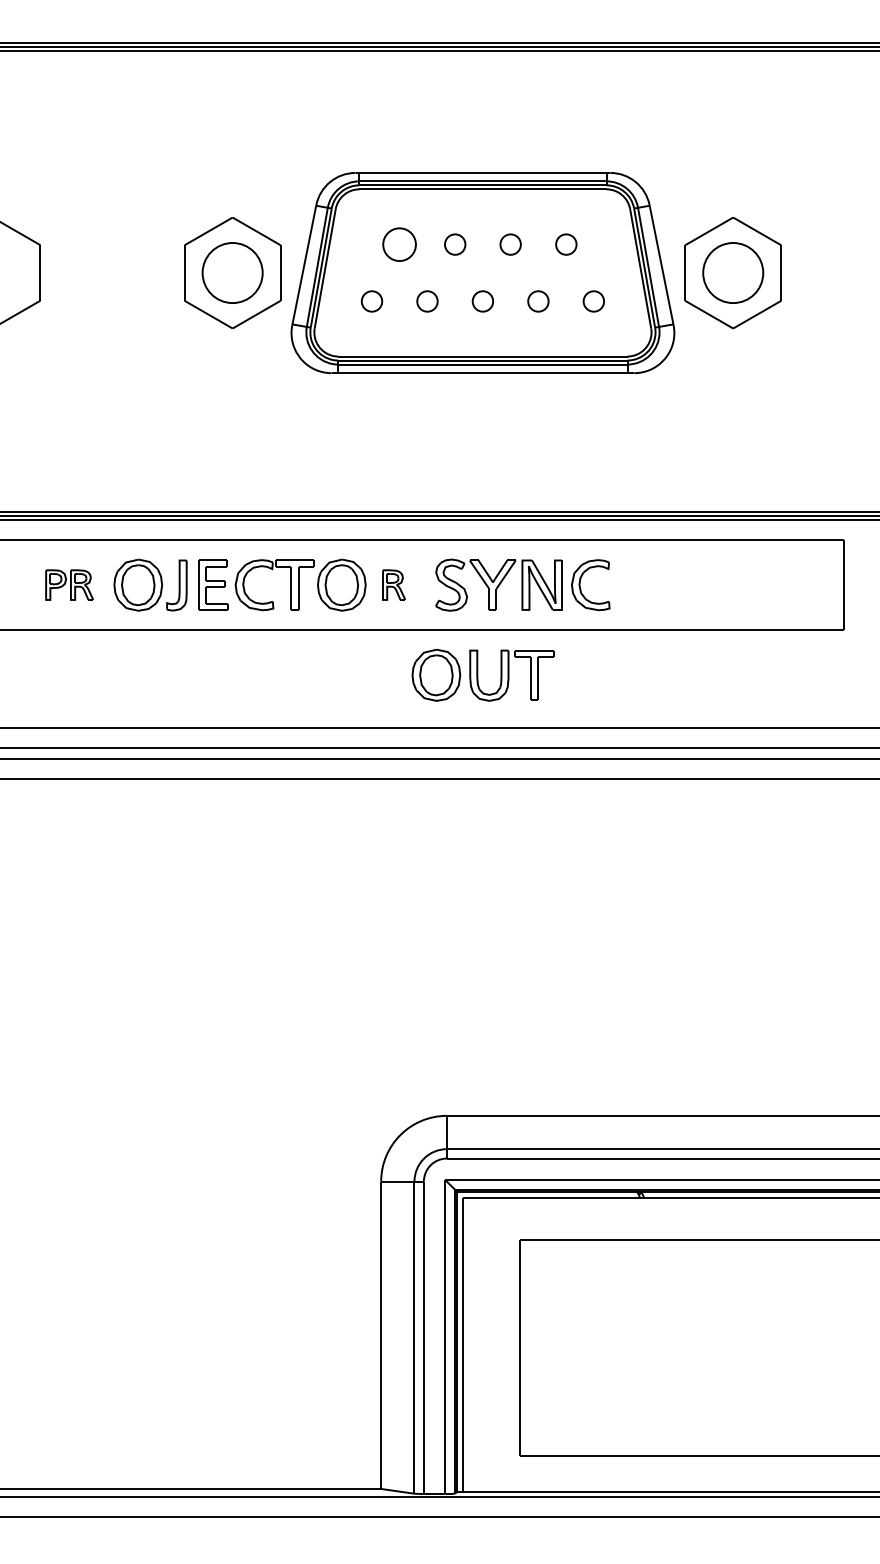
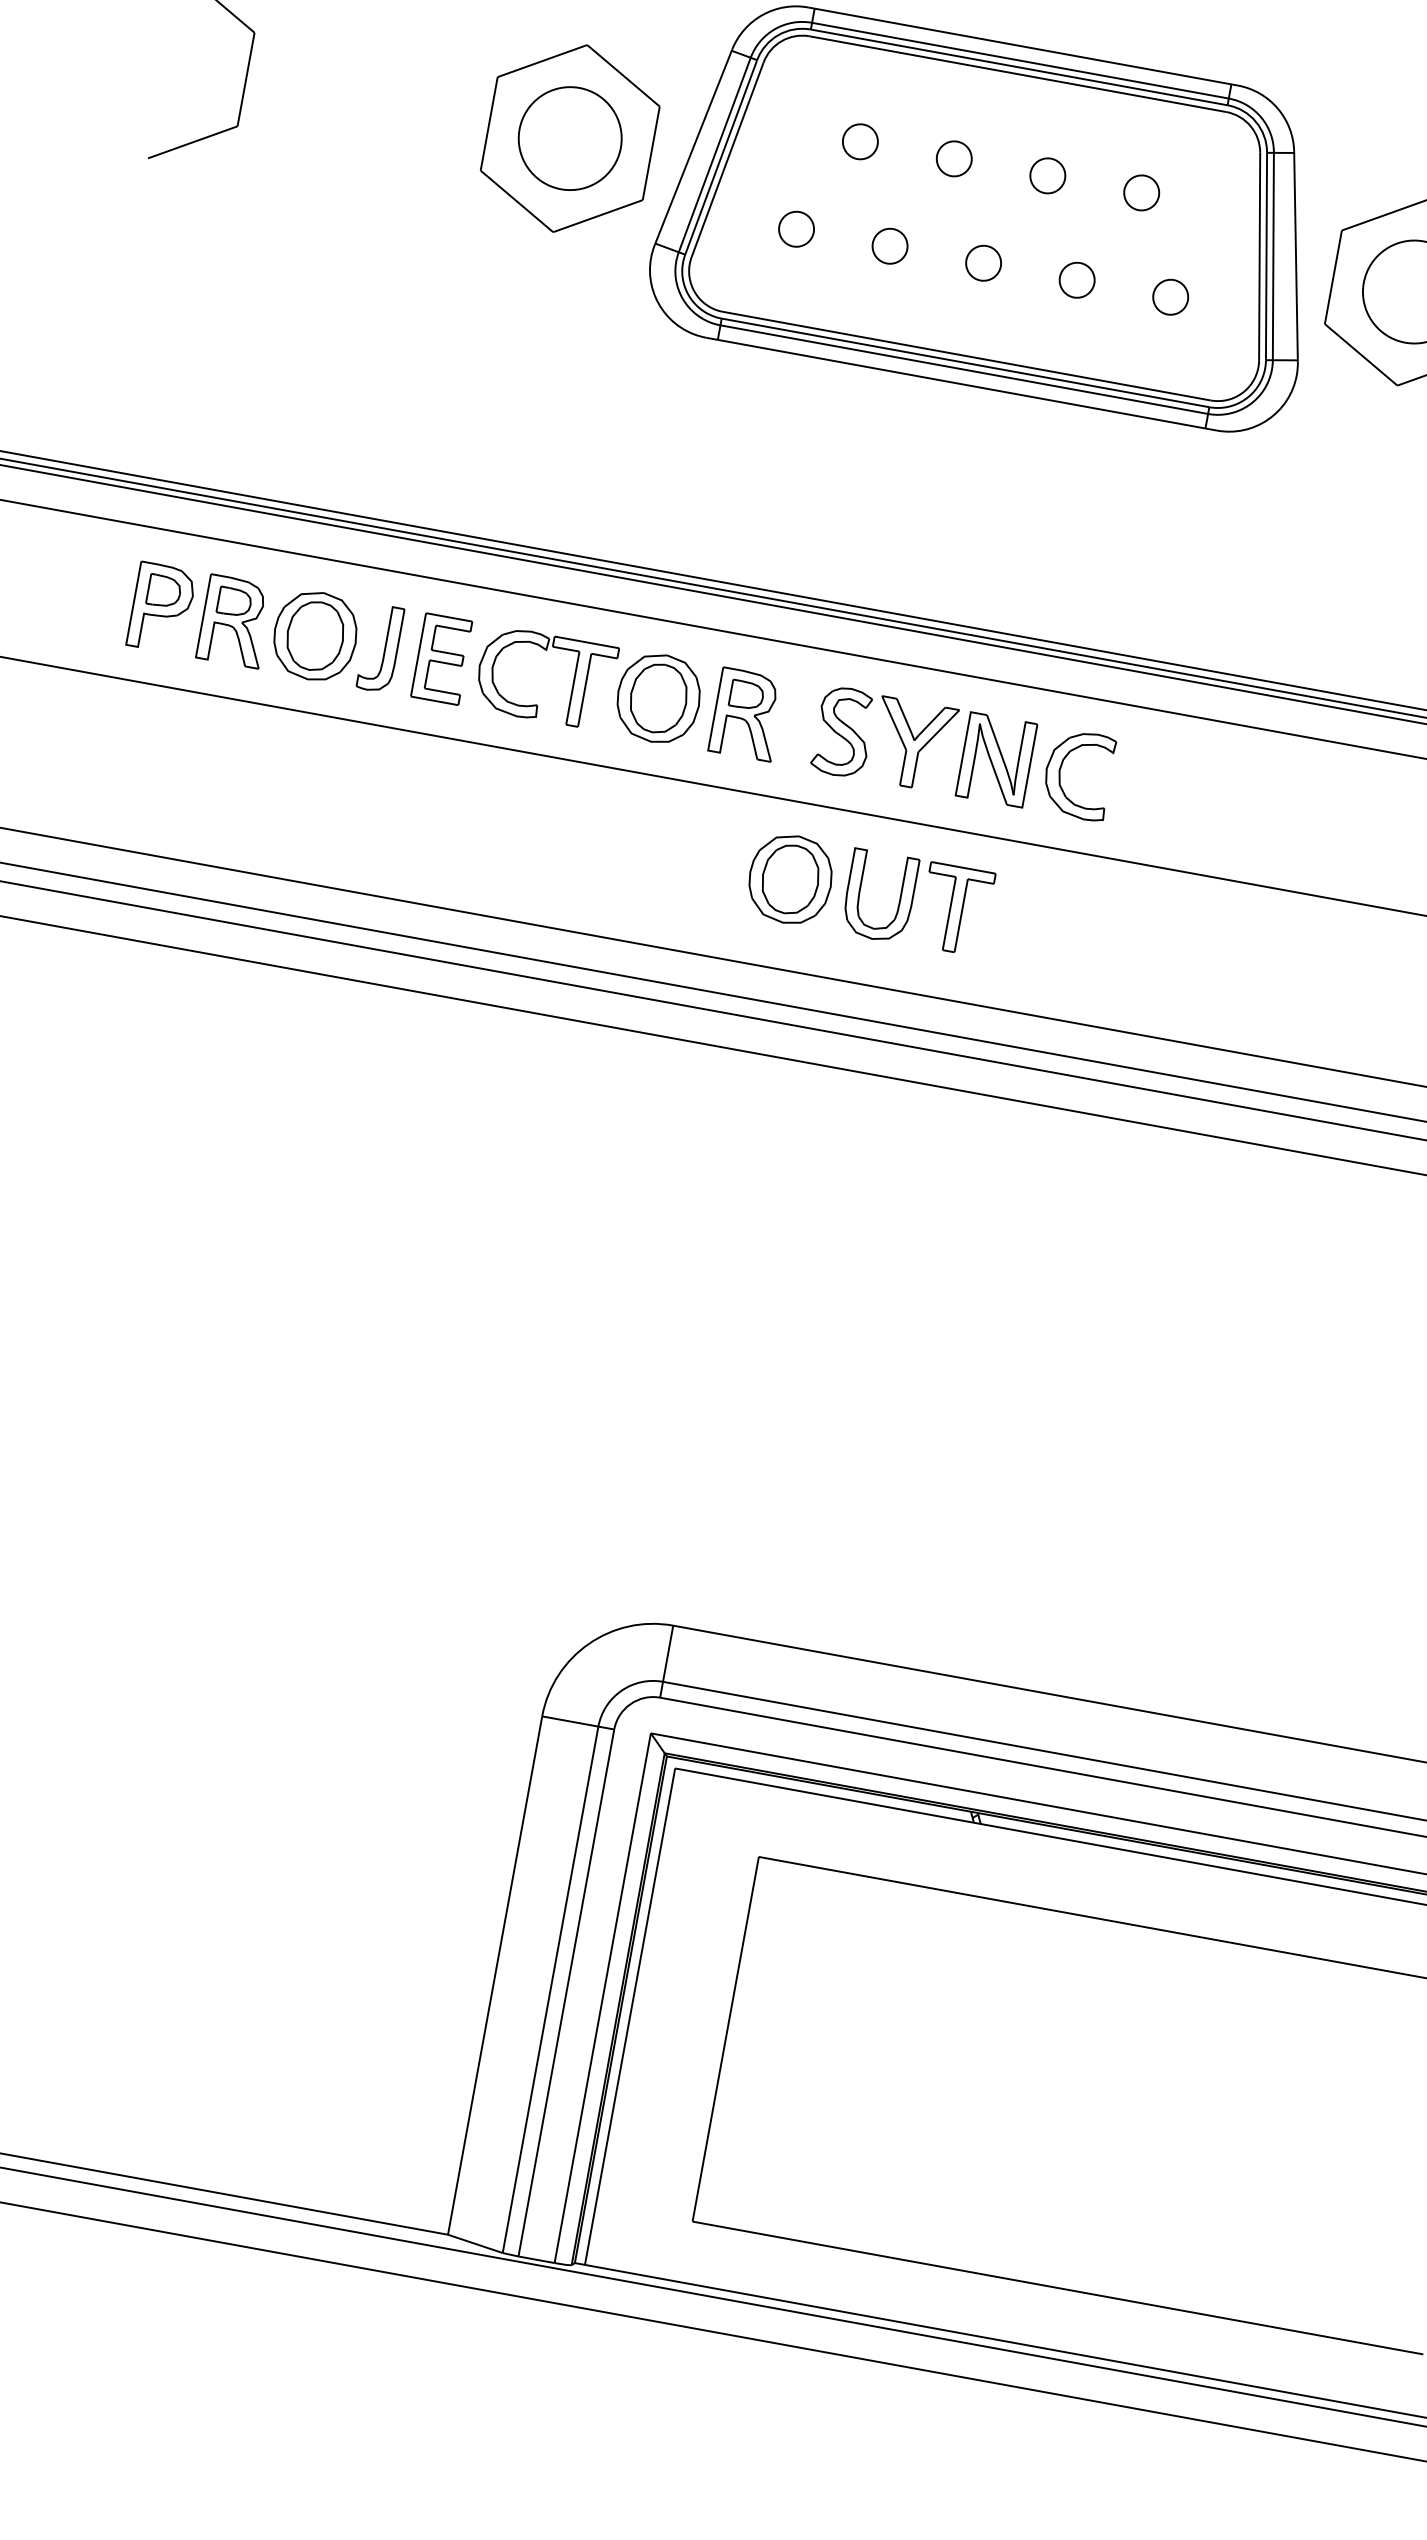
part: (399, 244) -> (860, 141), size x0.62
part: (69, 584) -> (199, 613), size x1.67
part: (393, 584) -> (746, 713), size x1.67

